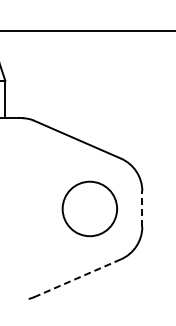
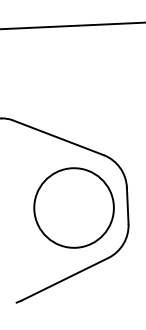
circle: (89, 208) -> (73, 207), size x1.43
line: (142, 208) -> (127, 205), dashed -> solid
line: (77, 278) -> (64, 279), dashed -> solid

